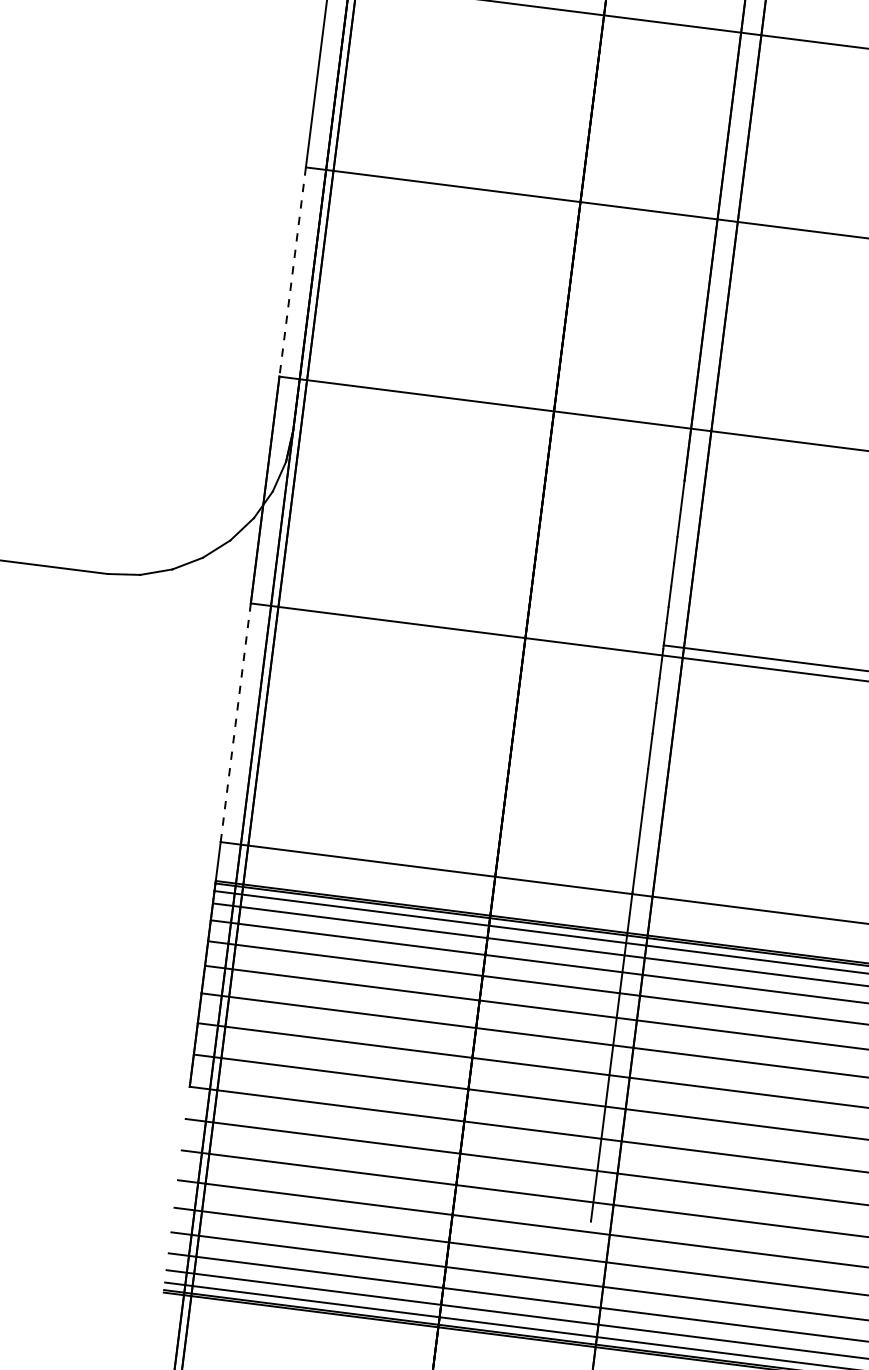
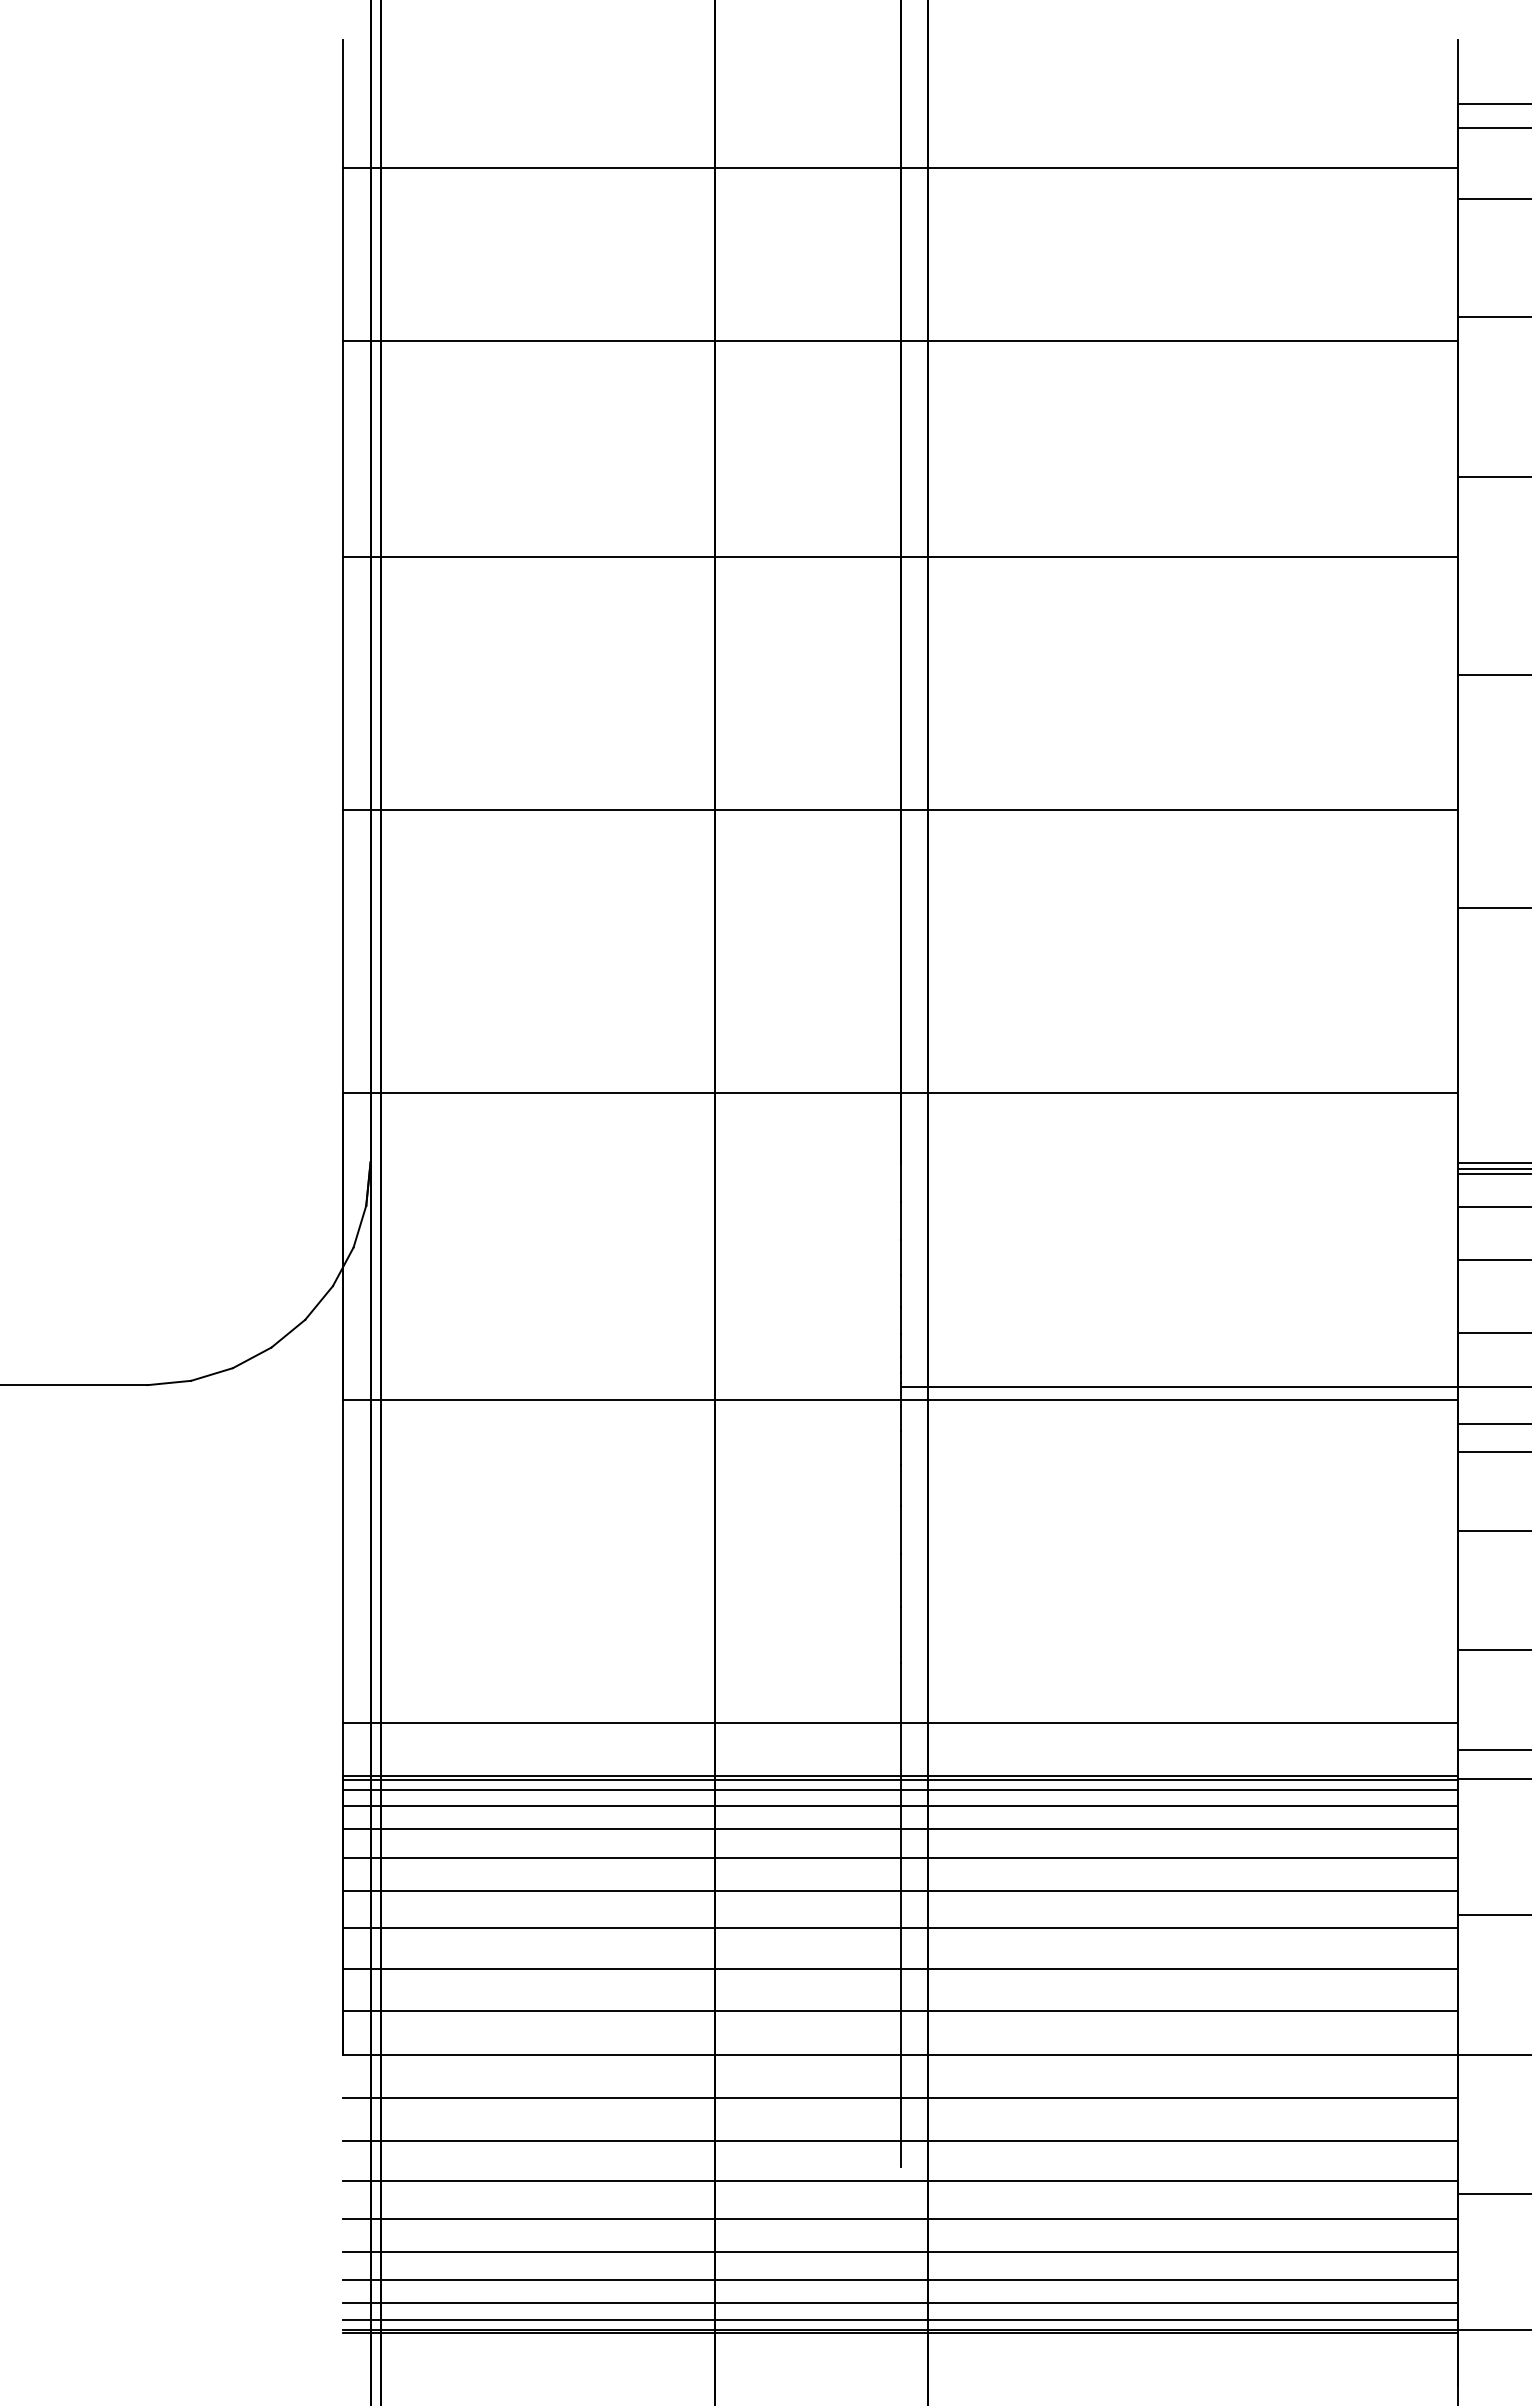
line: (292, 272) -> (343, 951), dashed -> solid
line: (236, 722) -> (343, 1561), dashed -> solid

